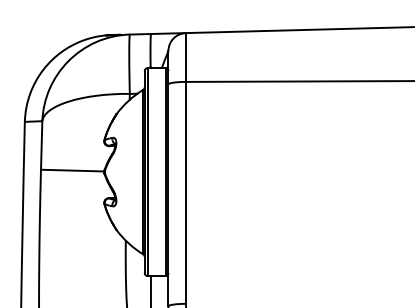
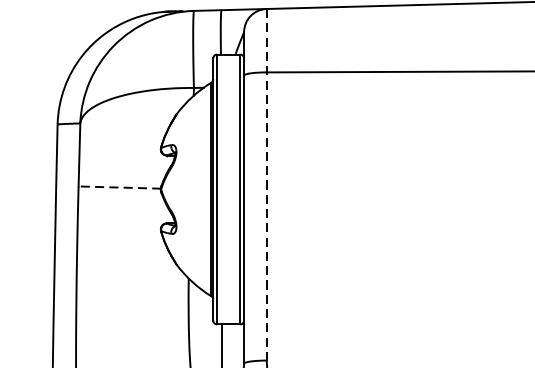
line: (185, 169) -> (266, 186), solid -> dashed
line: (72, 170) -> (119, 187), solid -> dashed

